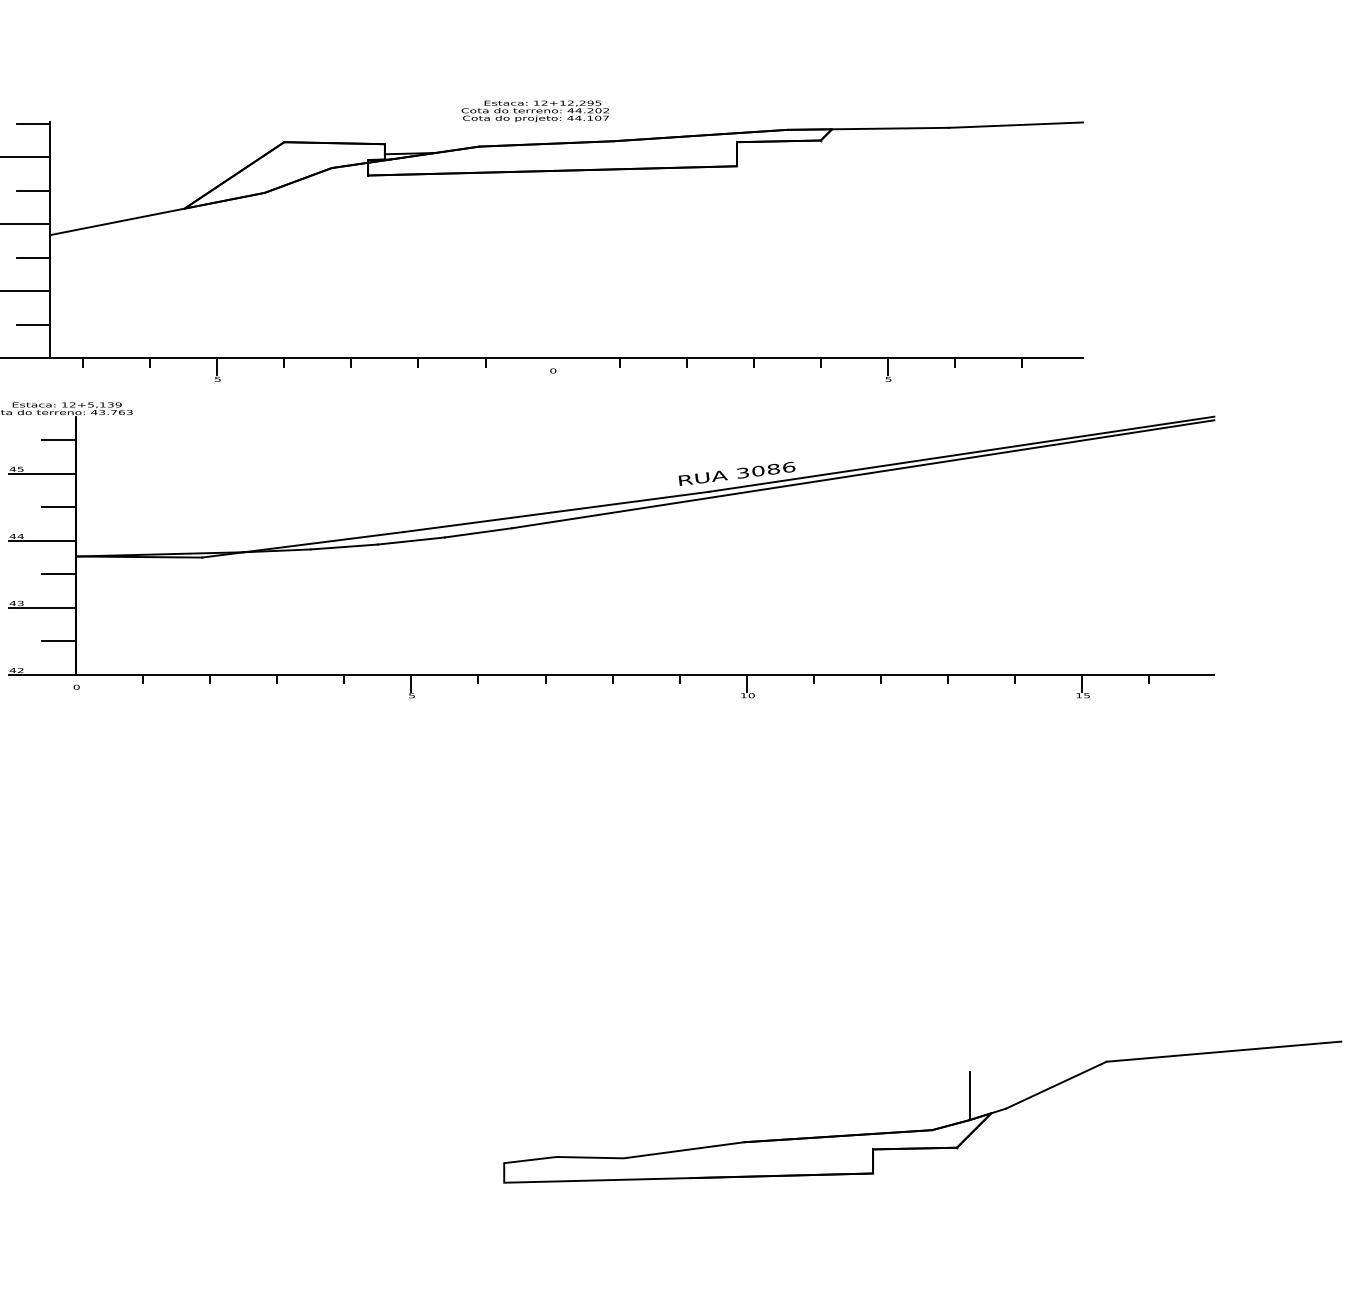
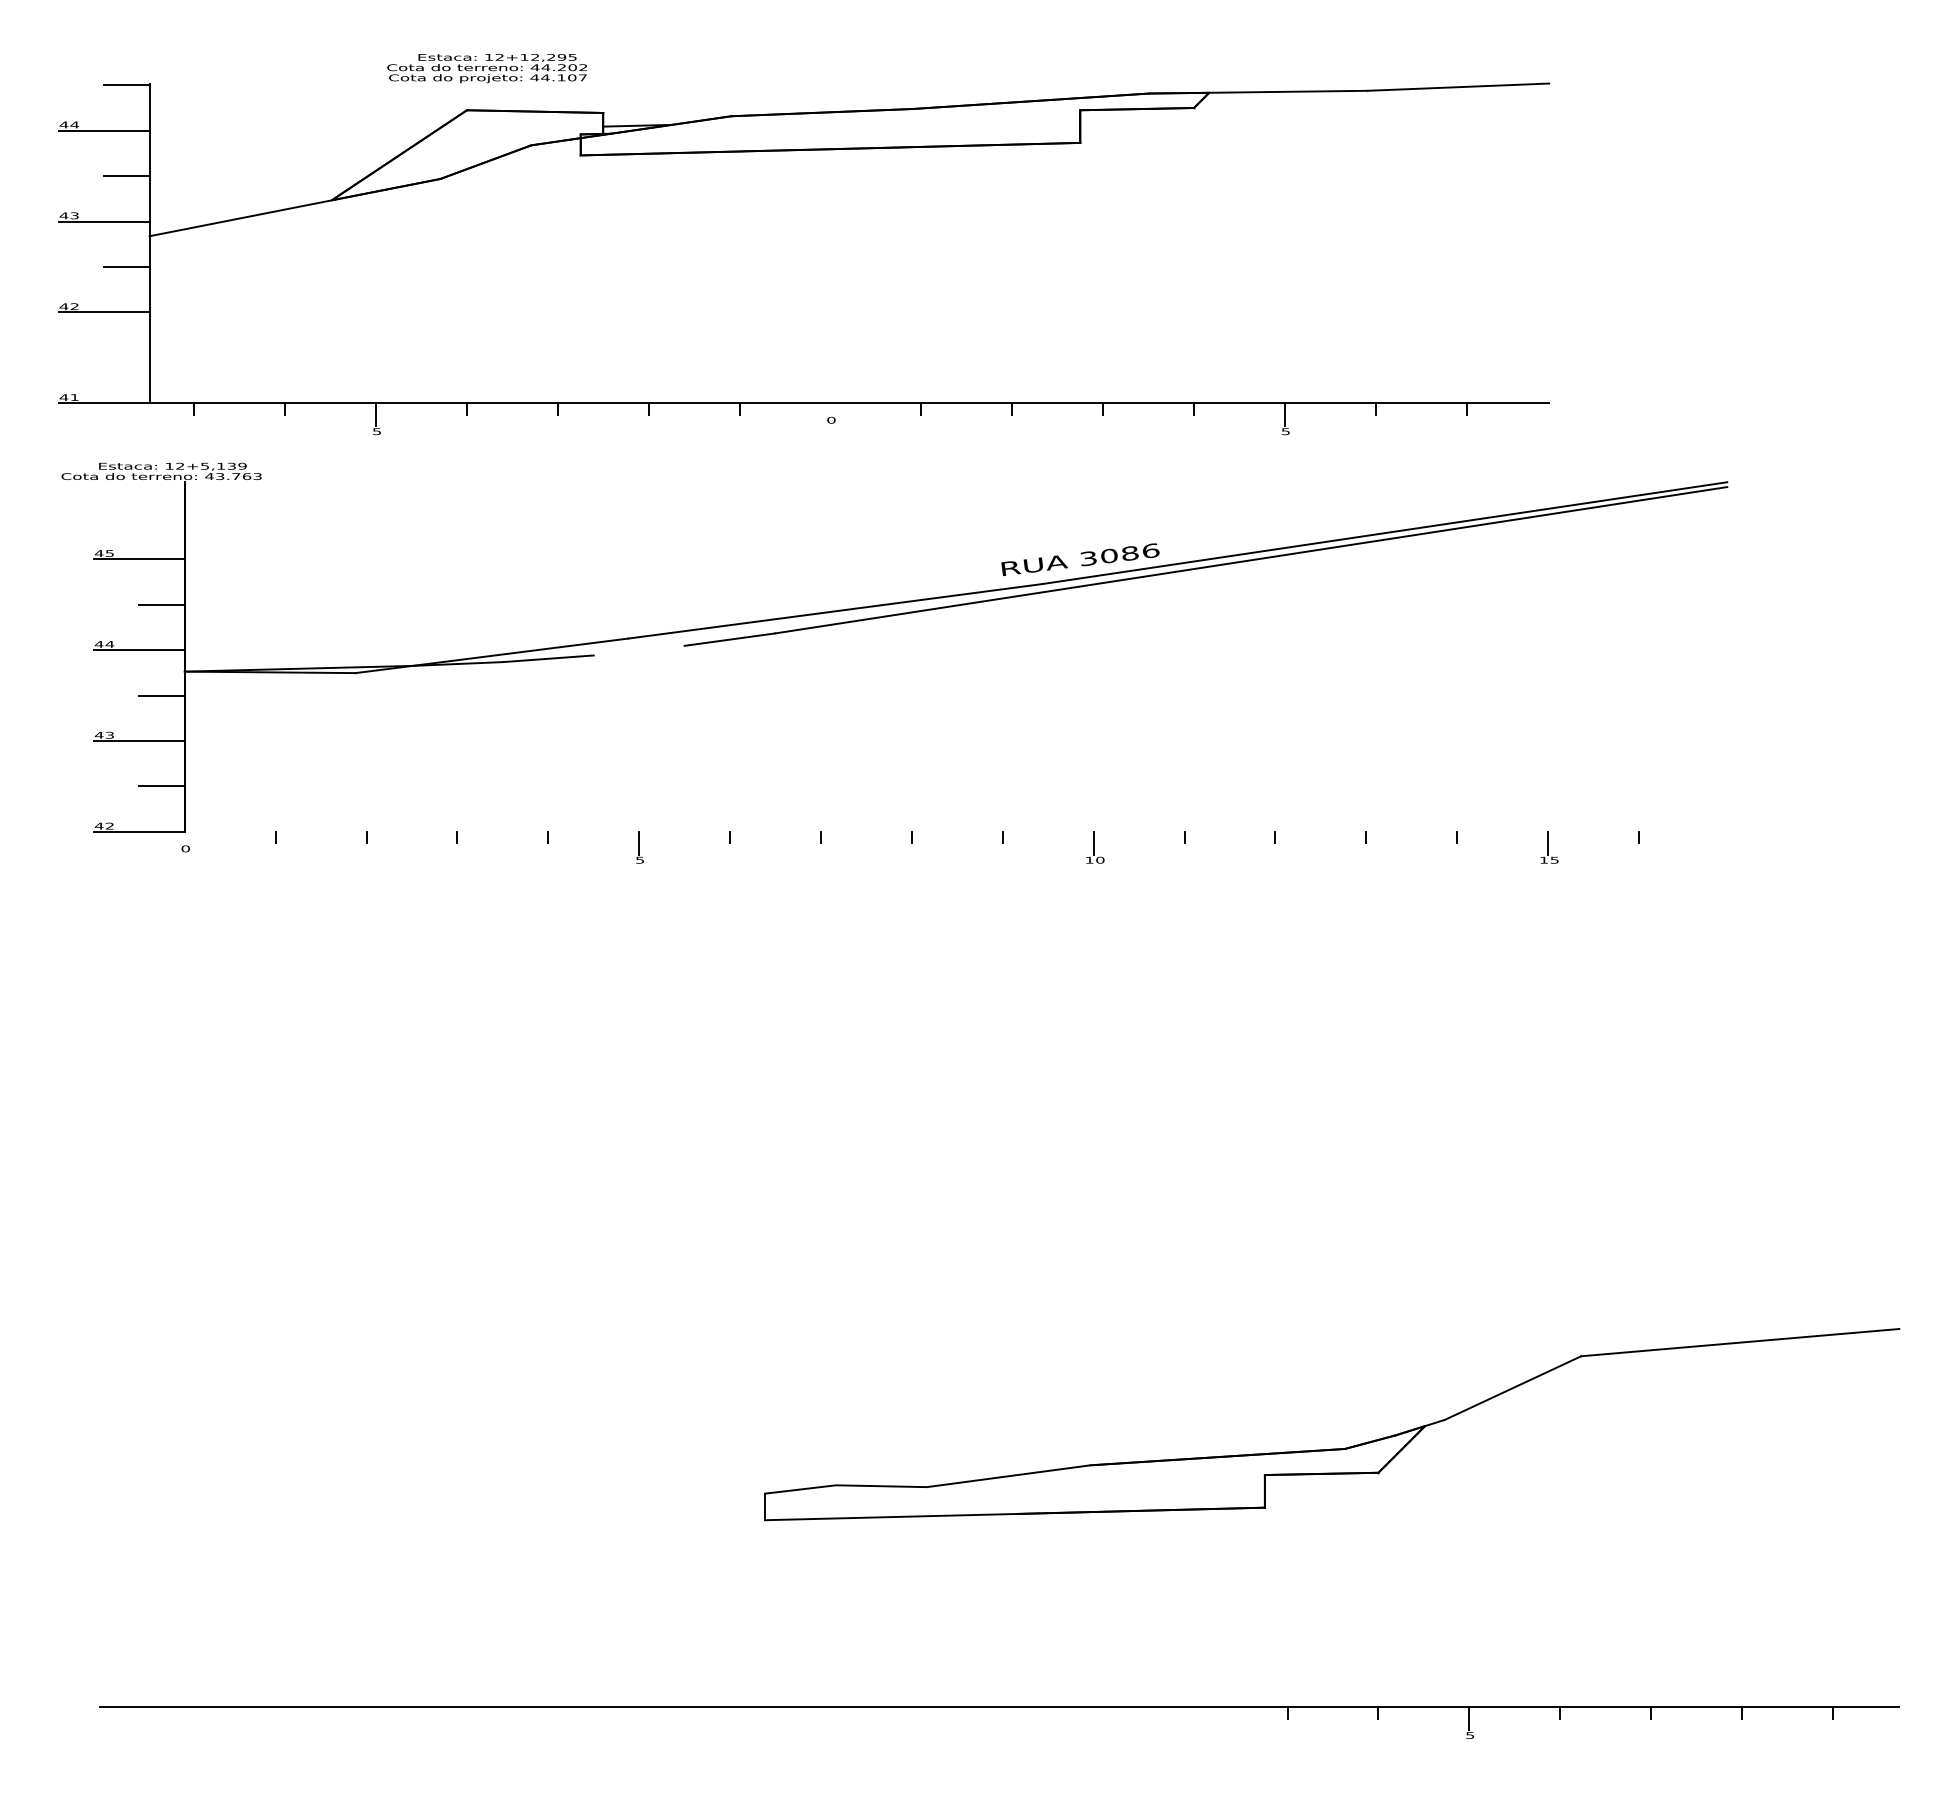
text: (534, 111) -> (486, 68), moved
line: (33, 324) -> (126, 357), removed
line: (58, 439) -> (161, 513), removed
line: (410, 540) -> (638, 650), removed
line: (644, 674) -> (955, 831), removed
line: (969, 1095) -> (1395, 1402), removed

